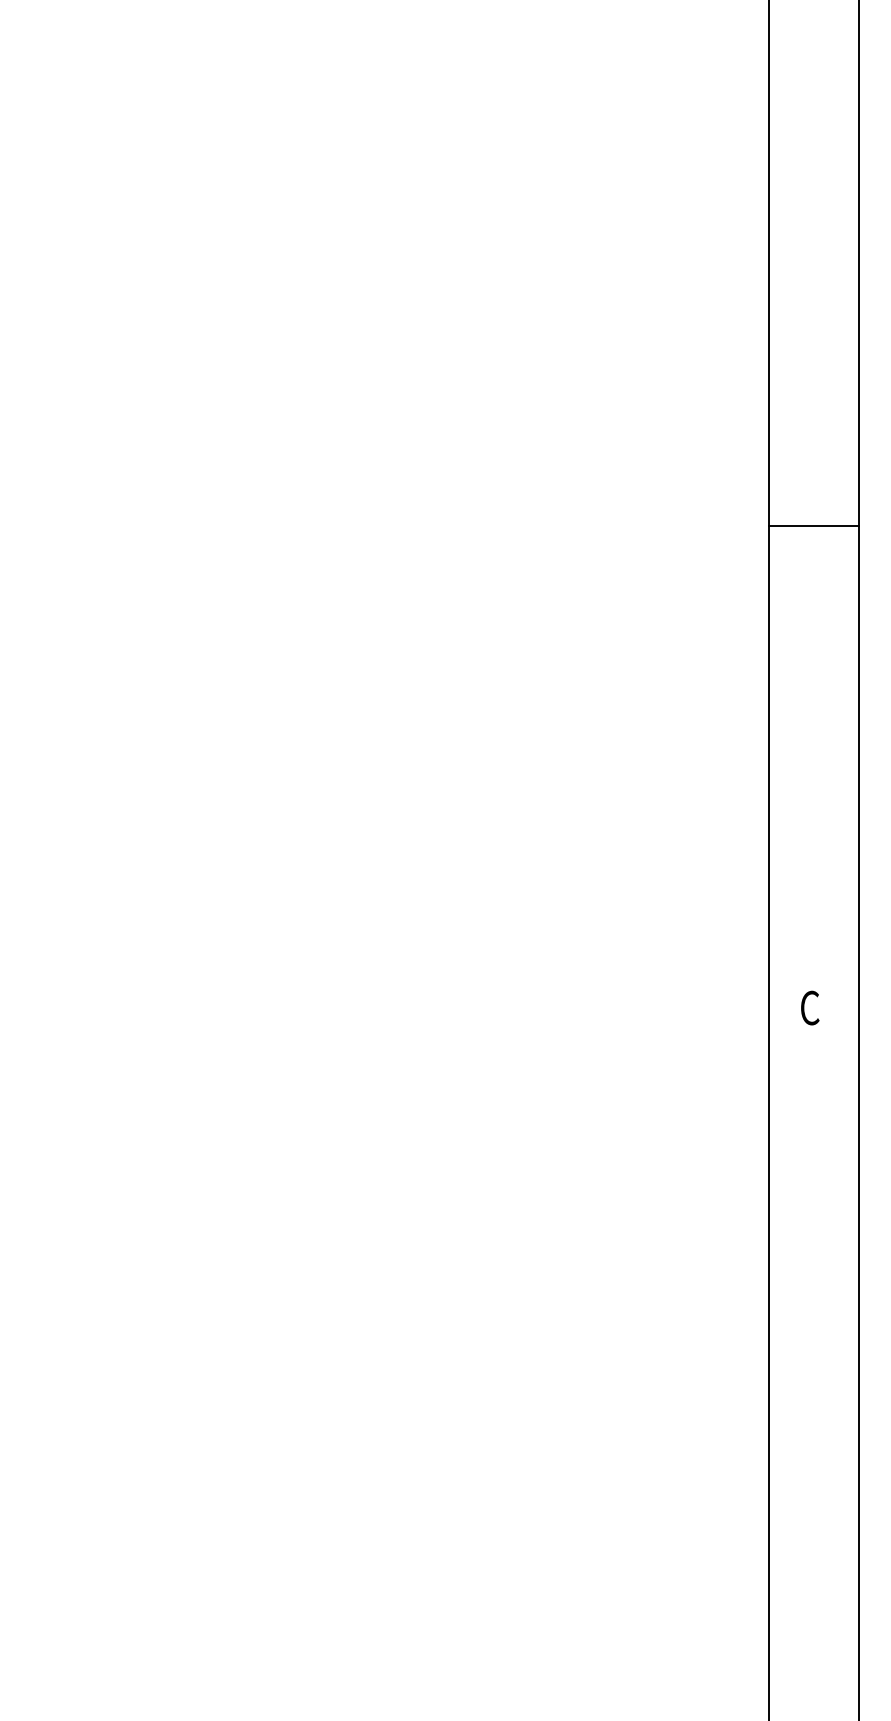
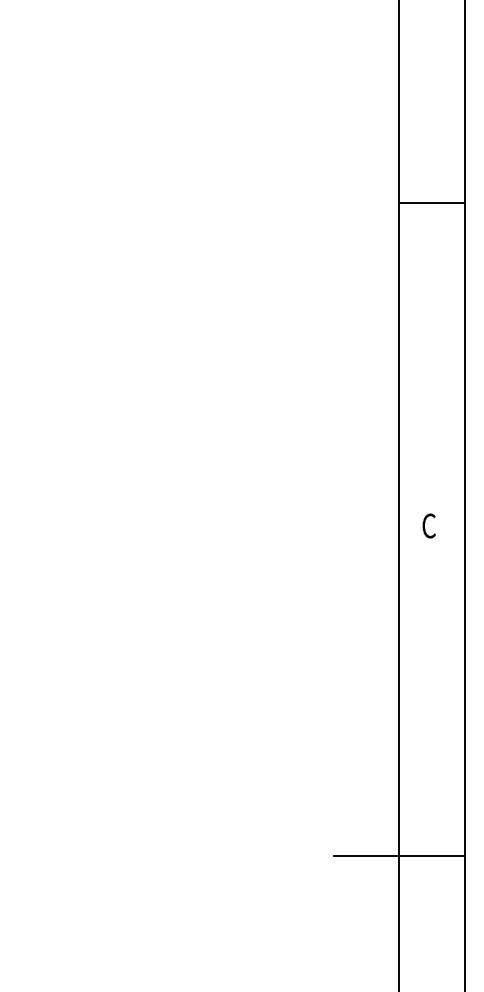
line: (813, 525) -> (431, 202), moved
line: (768, 1465) -> (399, 855), added

